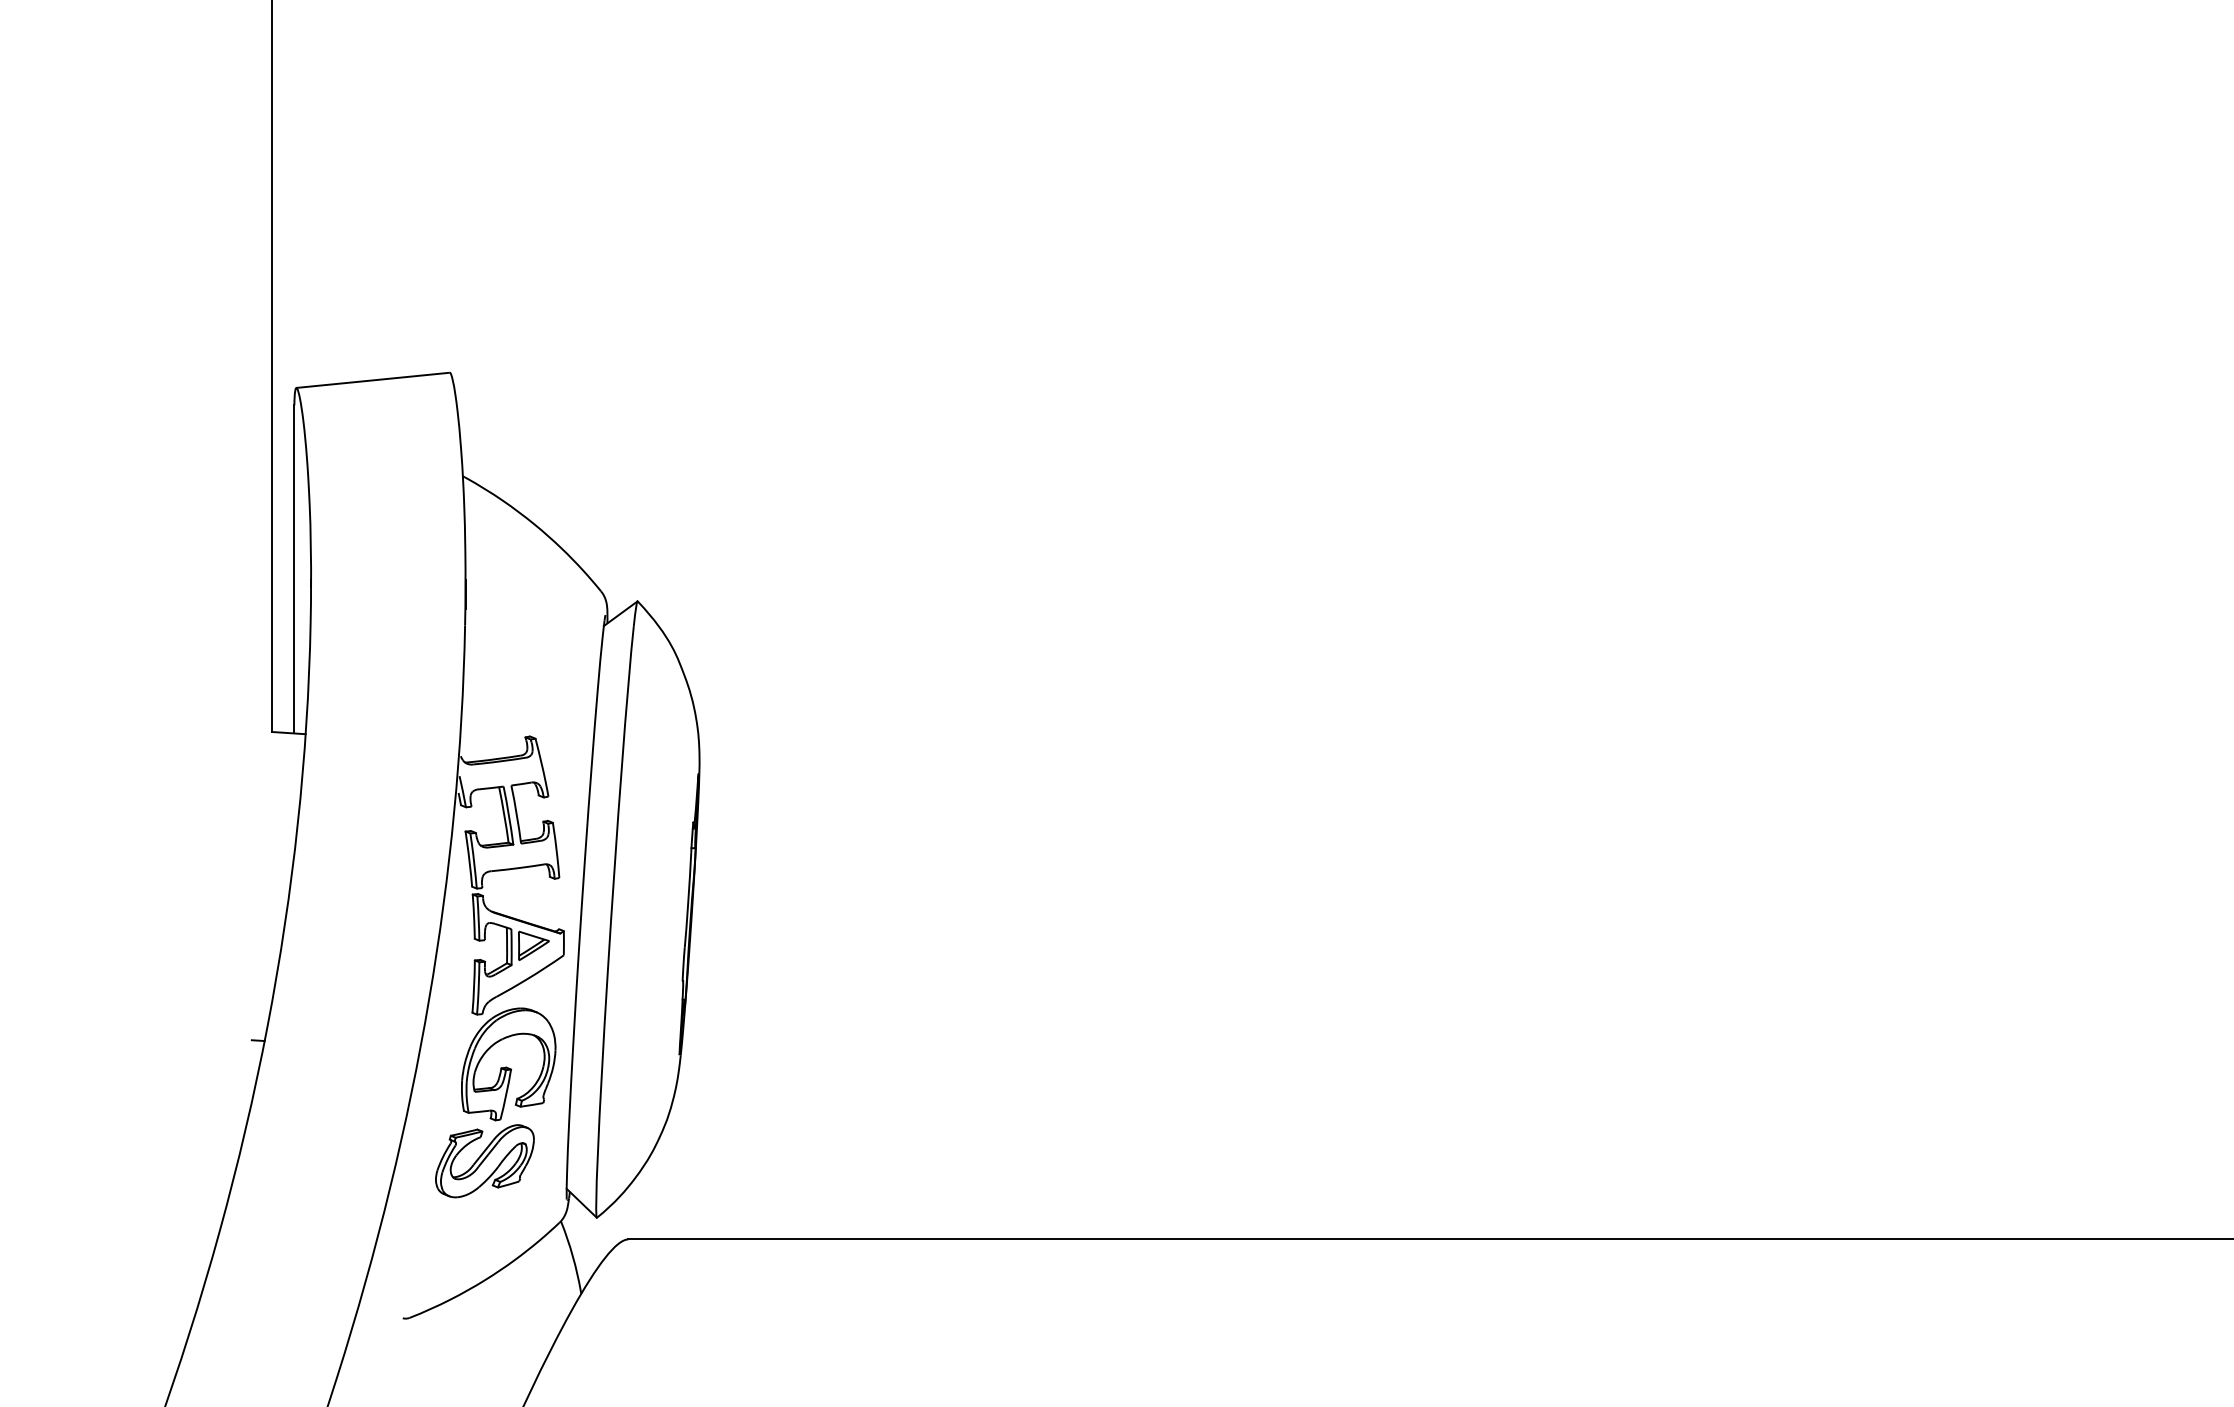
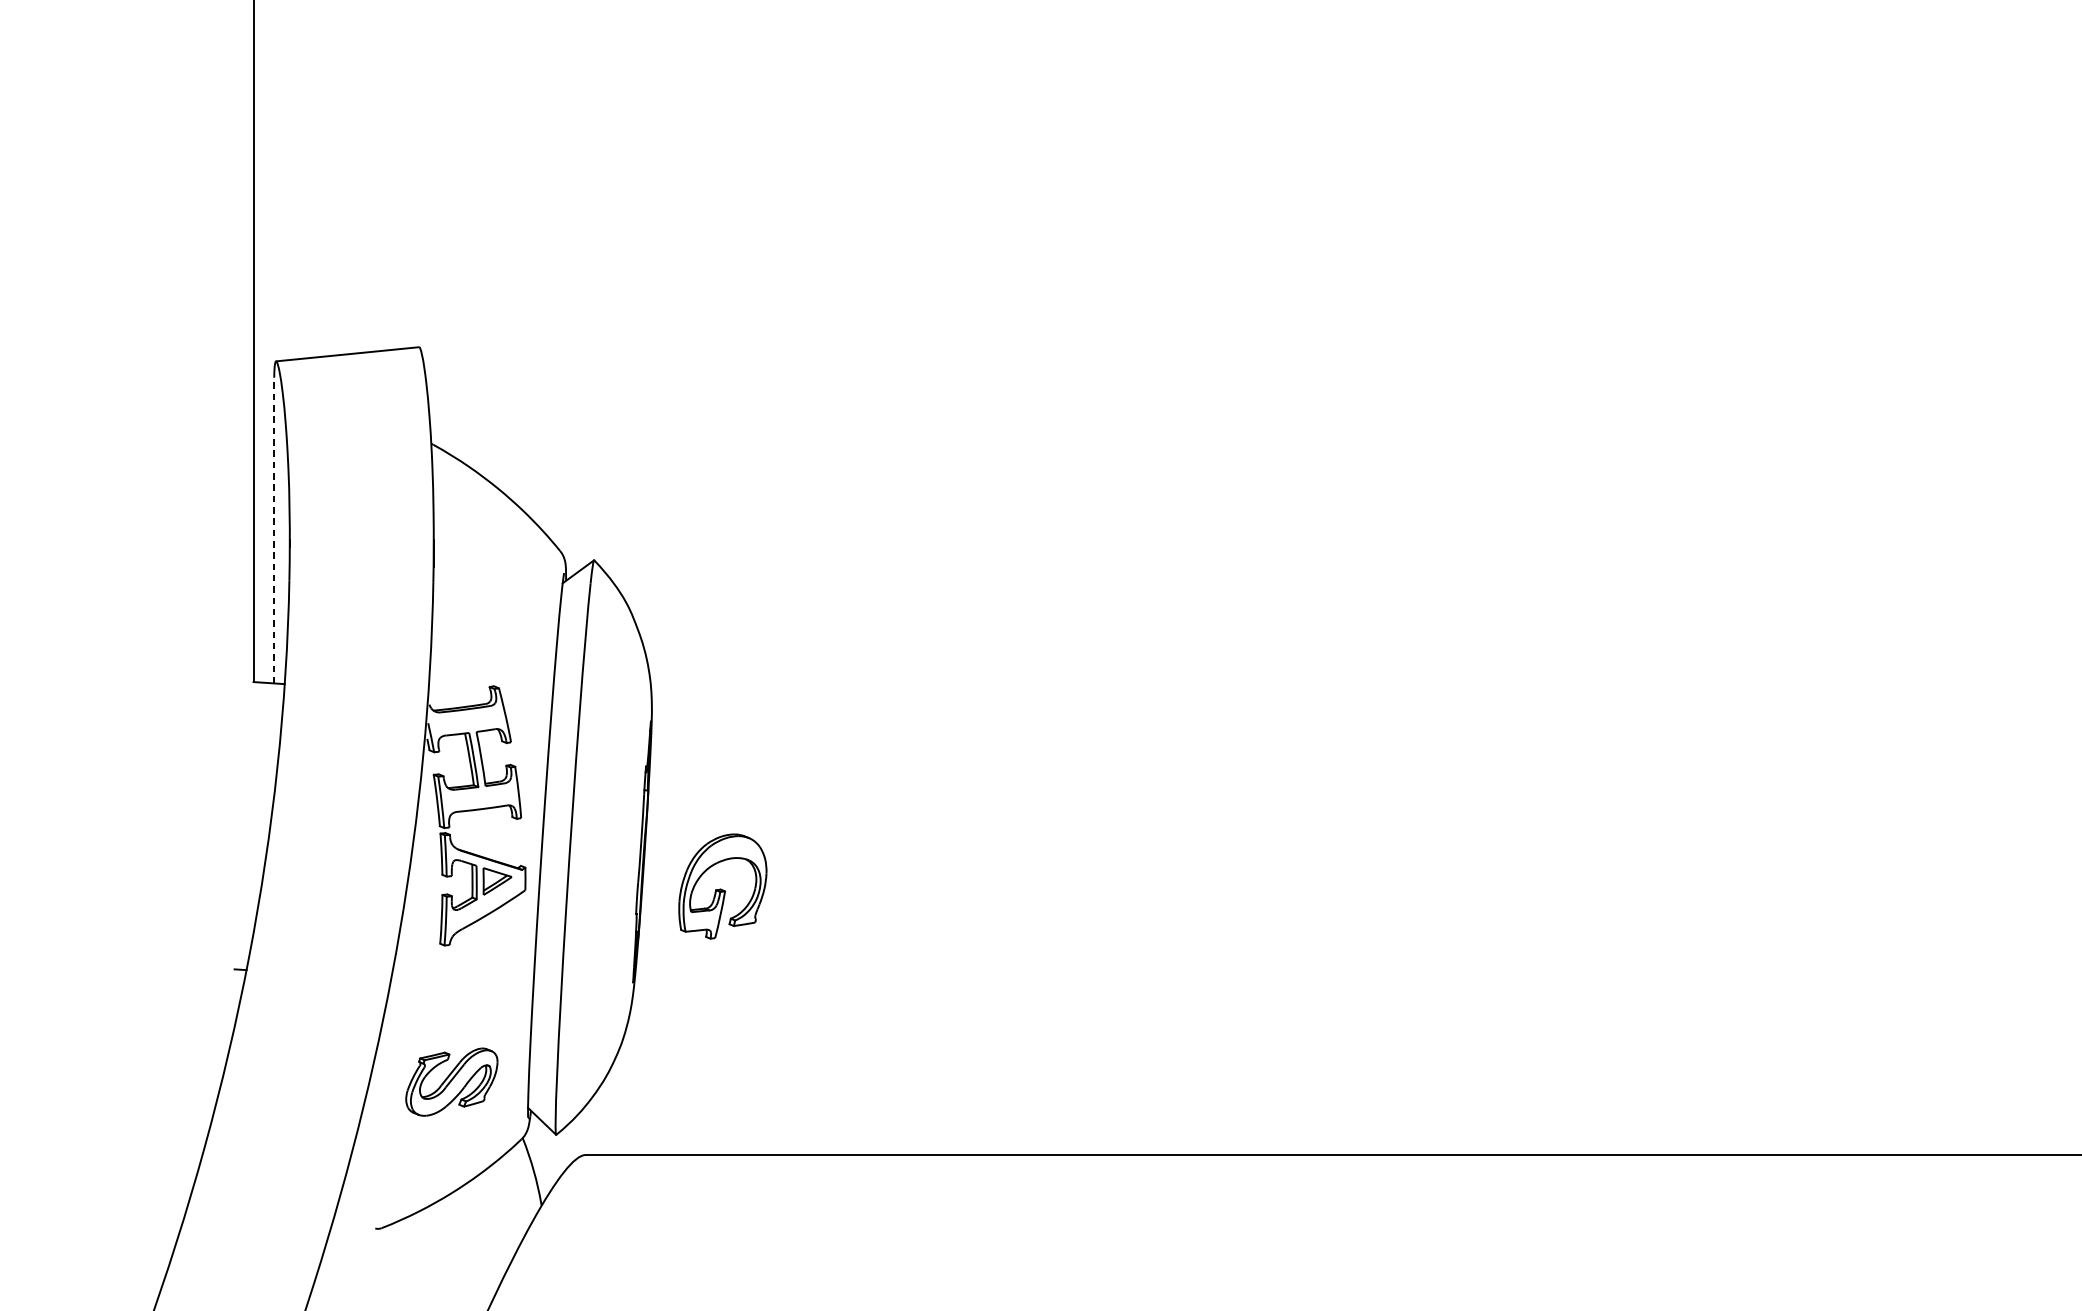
line: (294, 569) -> (274, 530), solid -> dashed
part: (508, 1064) -> (722, 886), moved

